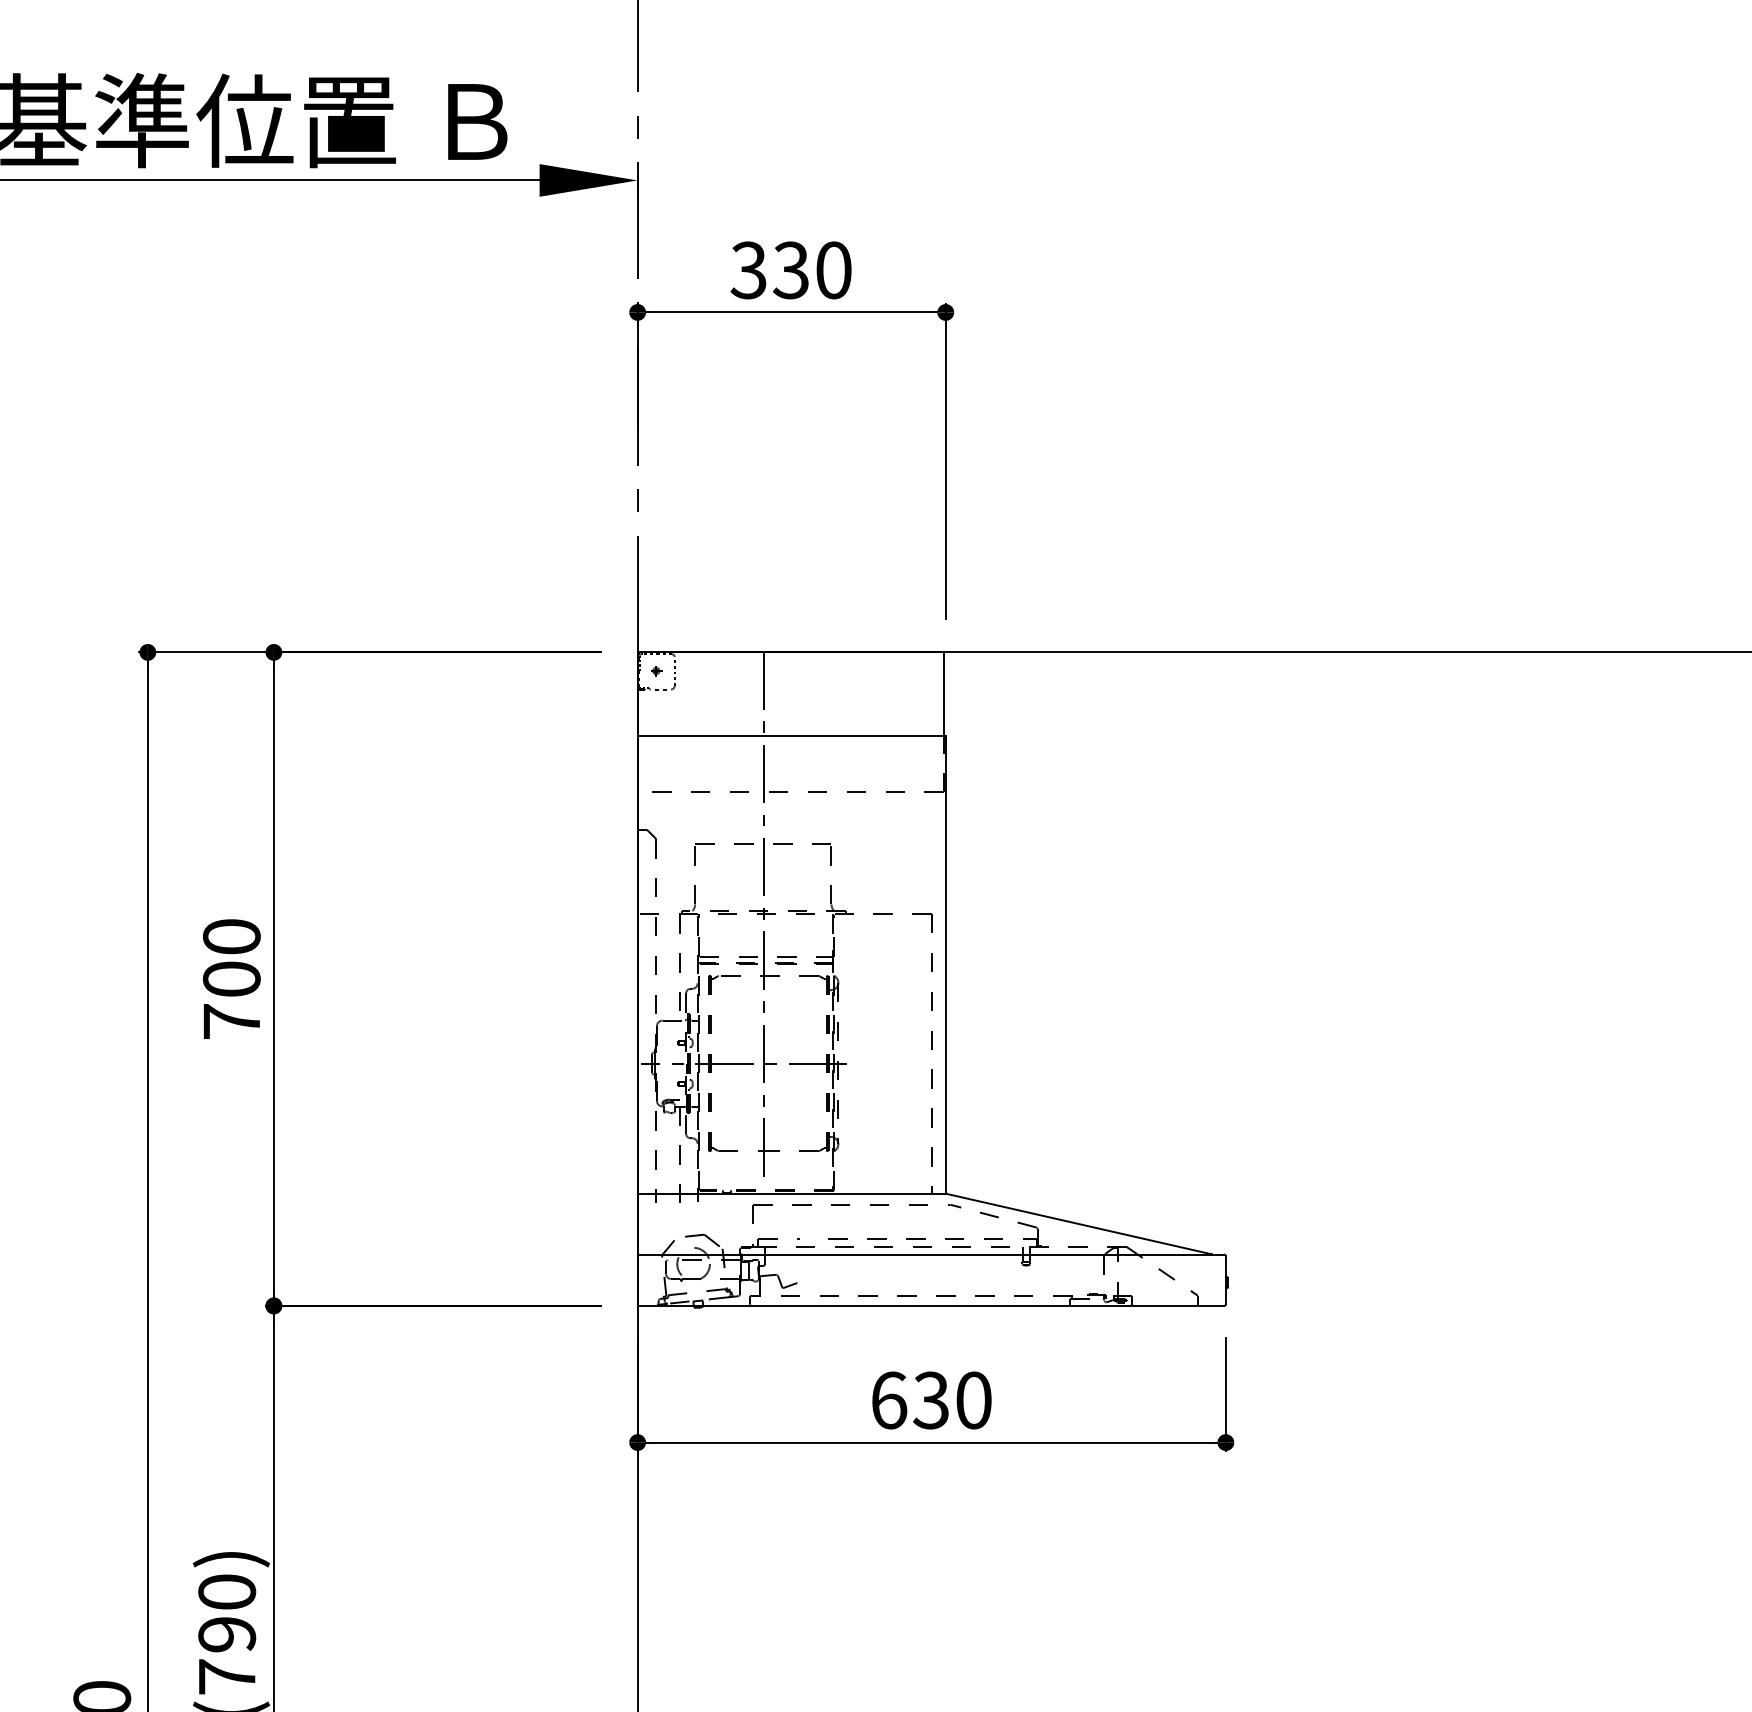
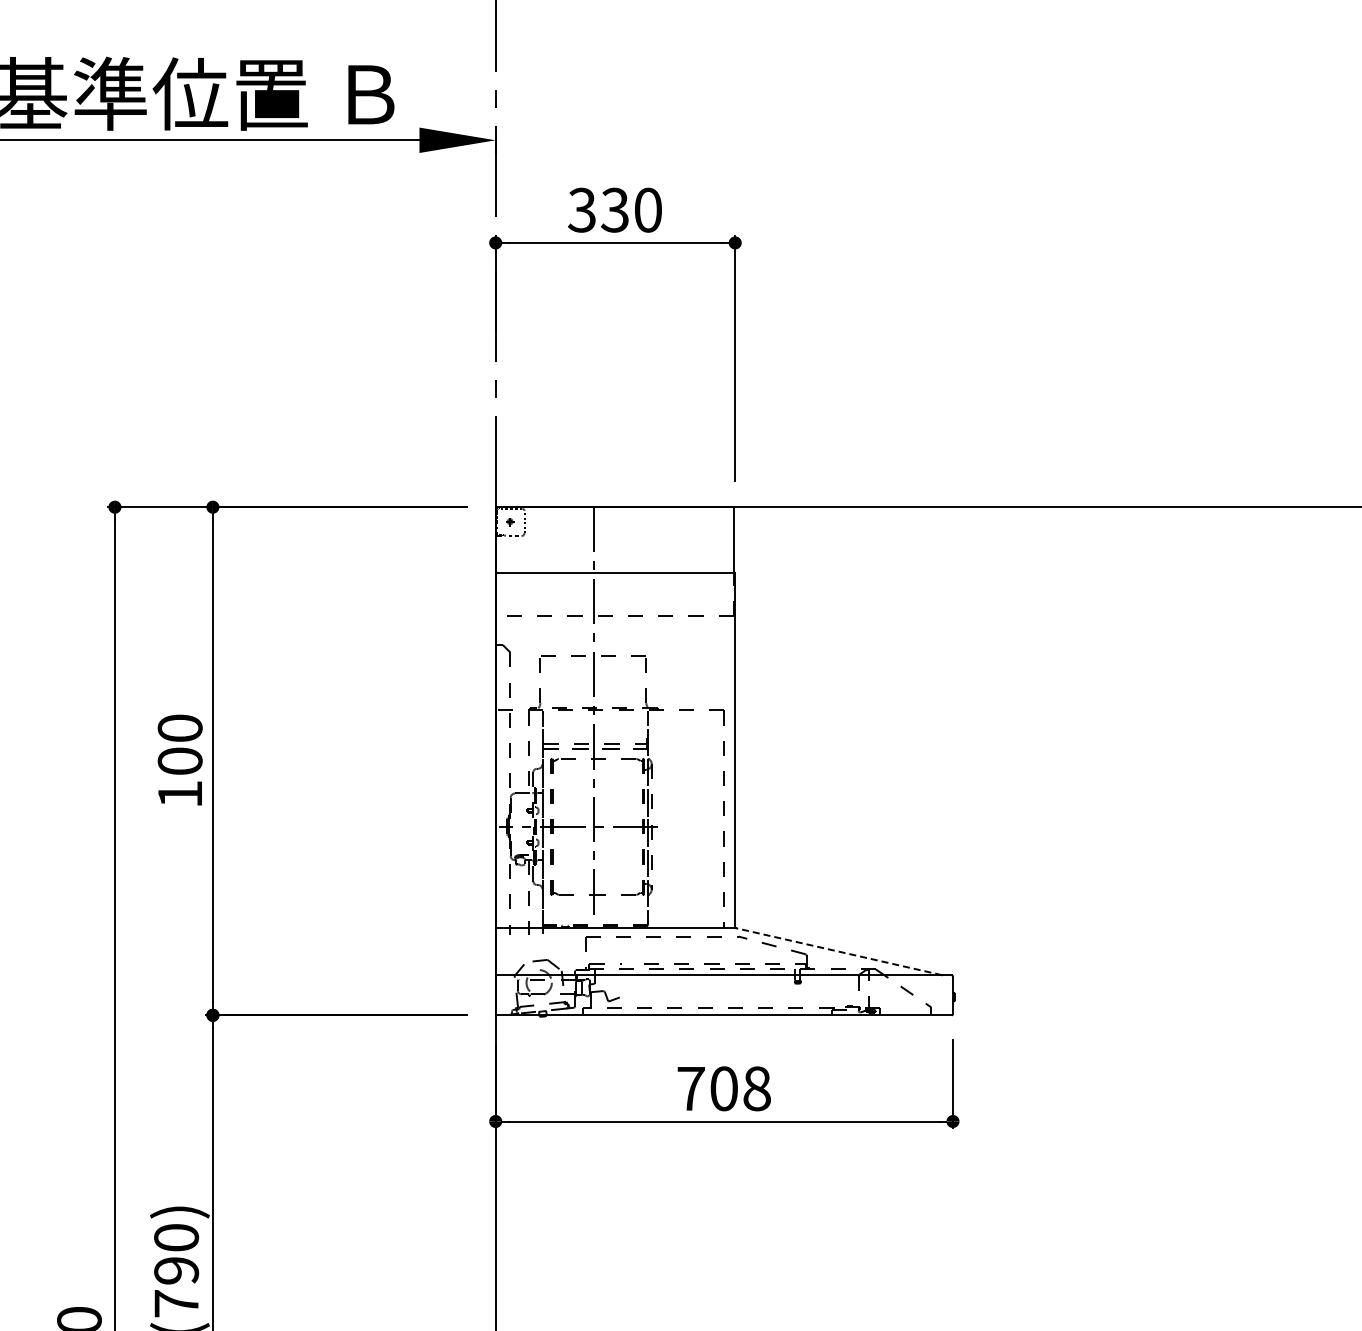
text: (230, 1020) -> (179, 793), 700 -> 100
line: (1079, 1223) -> (839, 951), solid -> dashed
text: (930, 1400) -> (723, 1088), 630 -> 708

